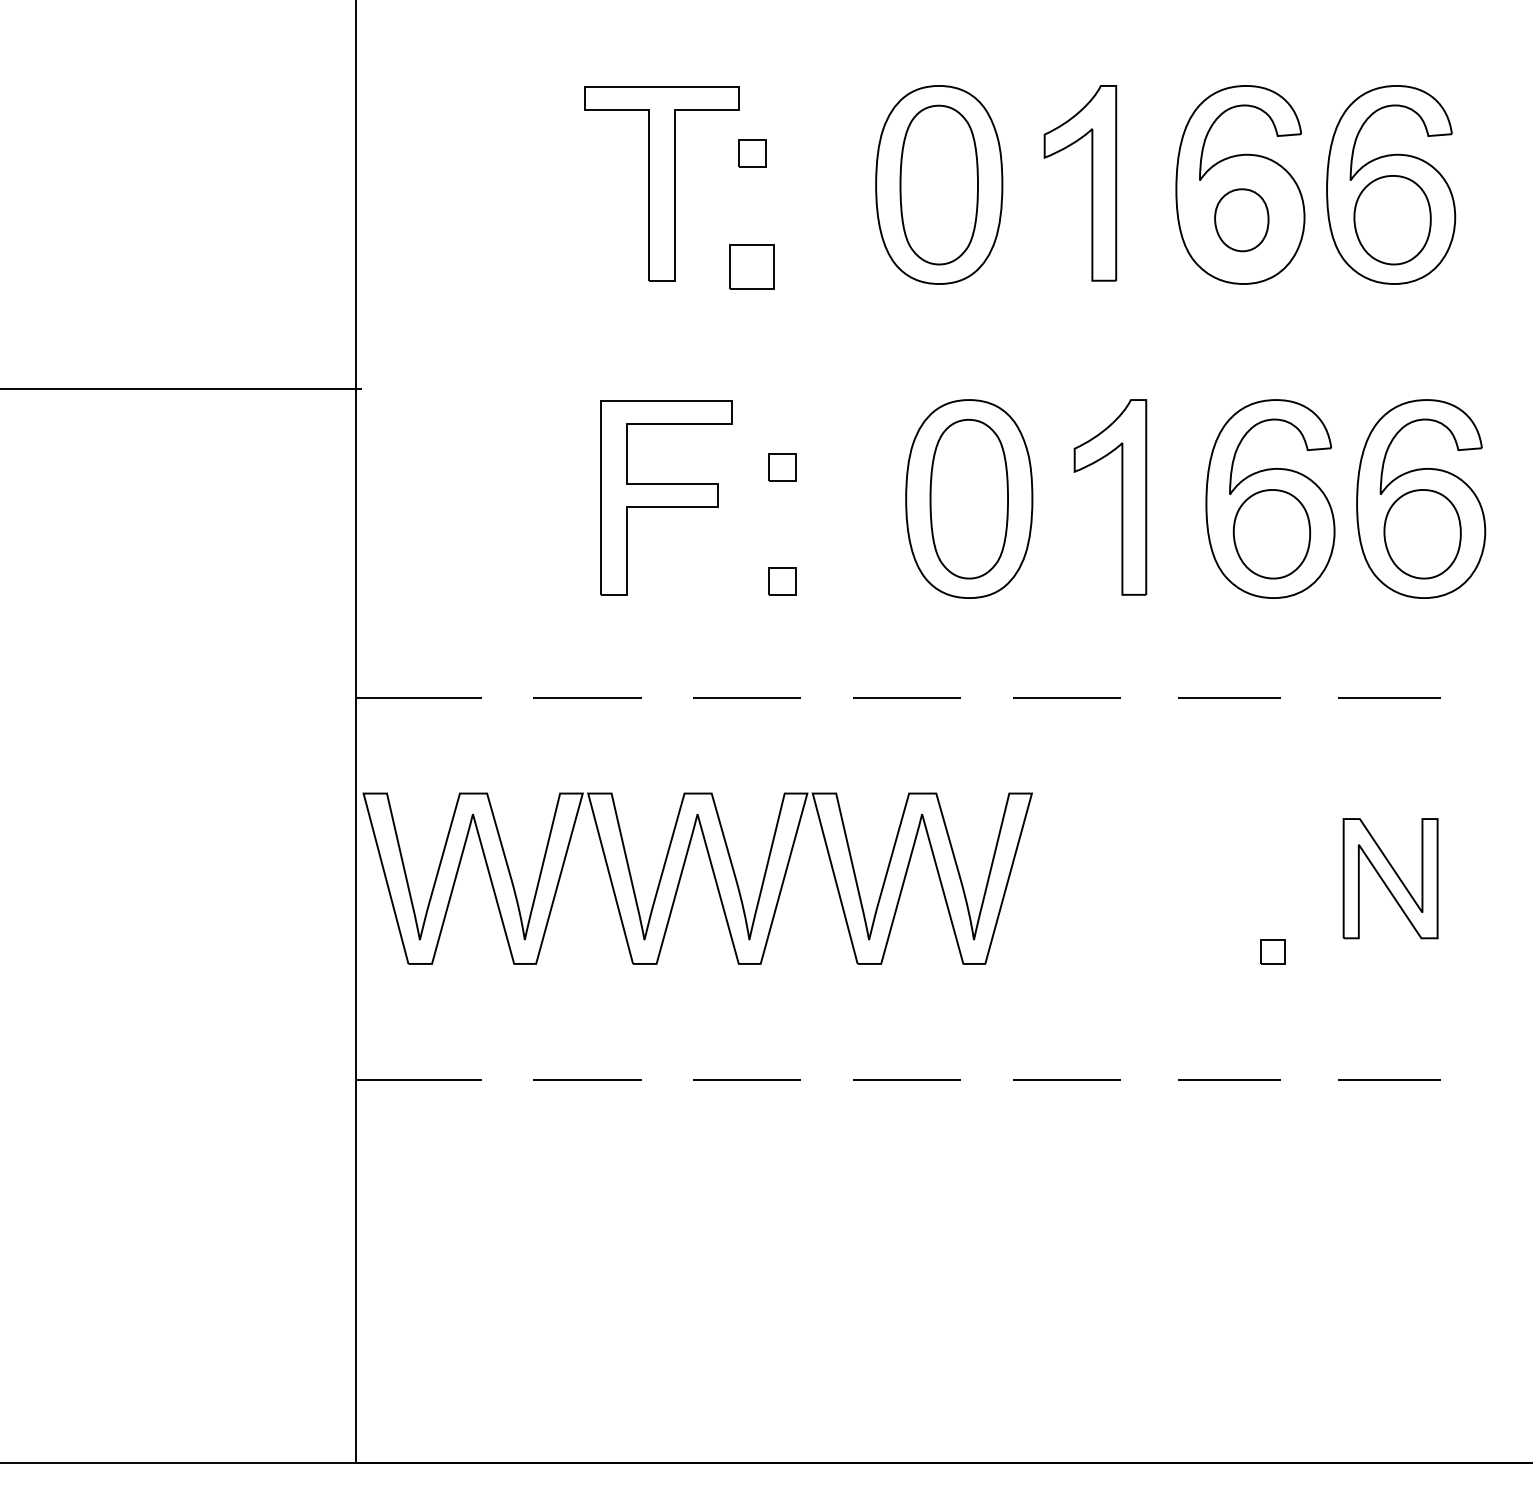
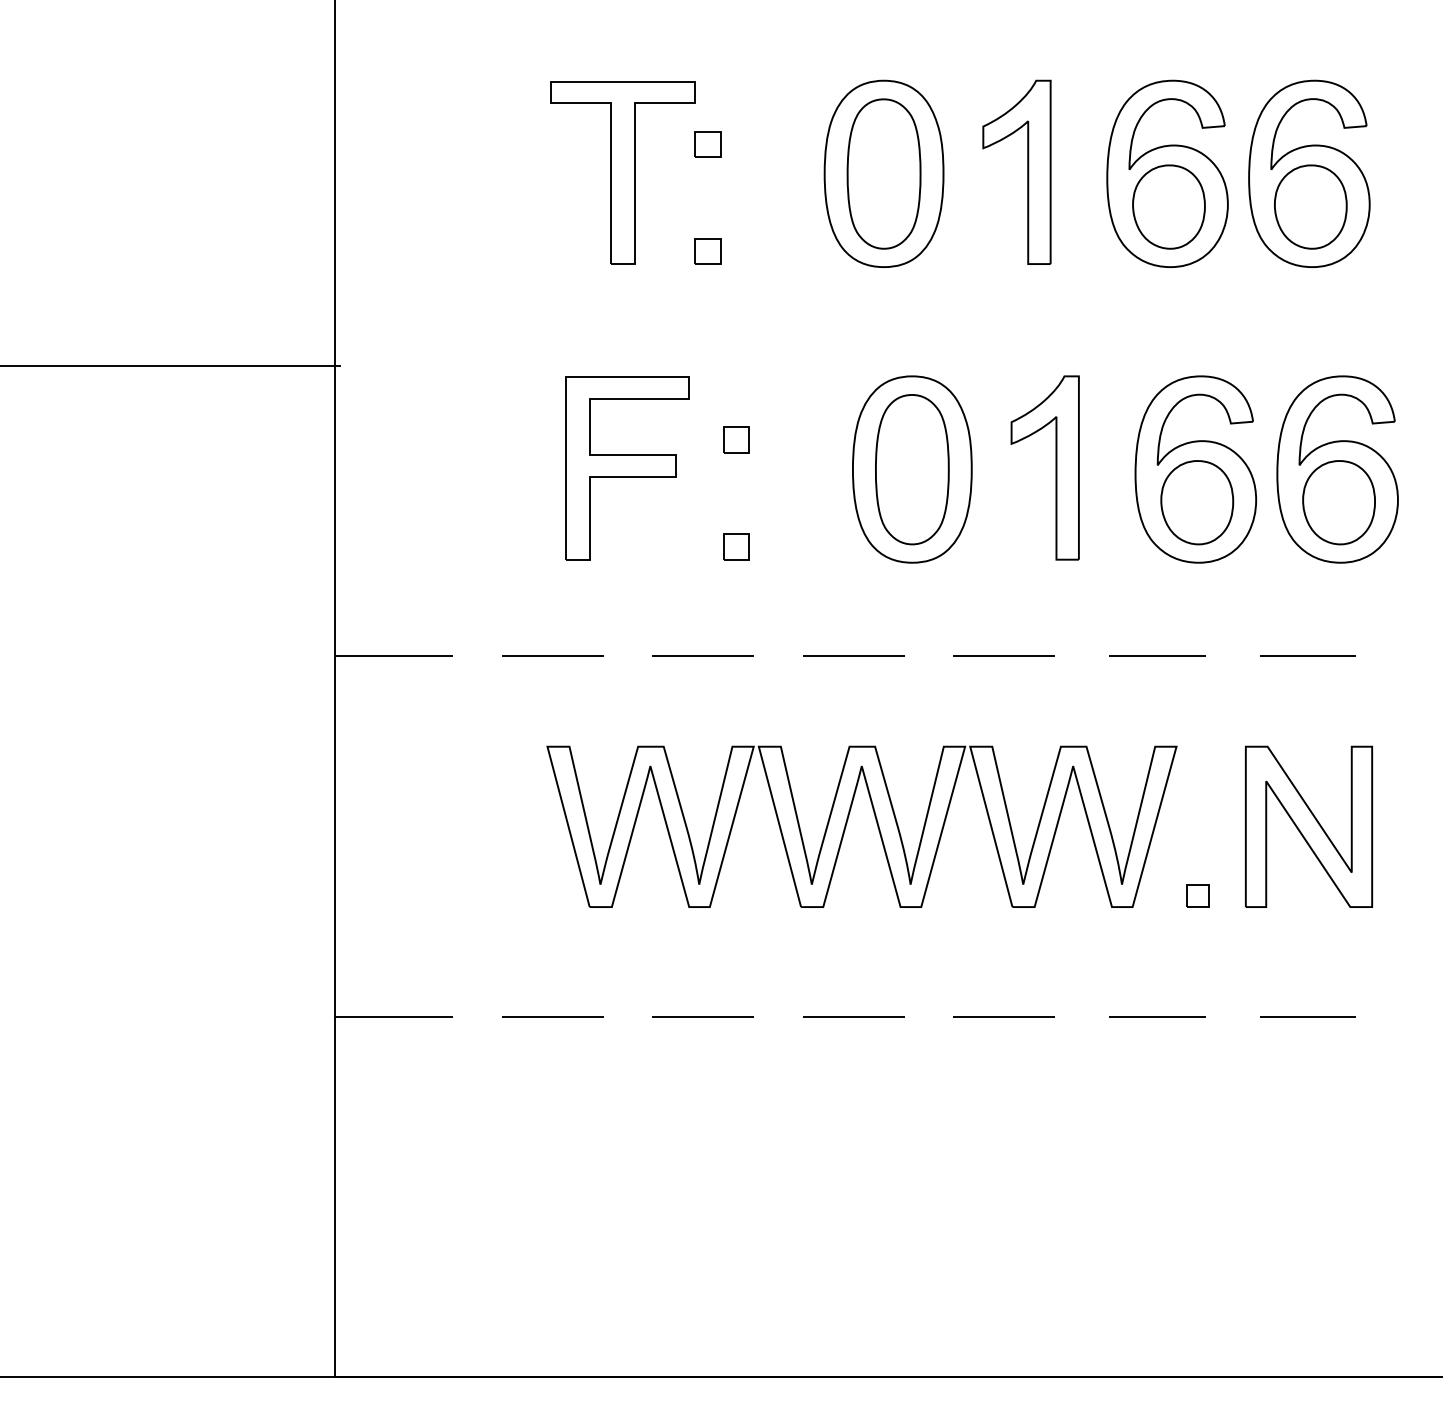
part: (1241, 220) -> (1168, 207), size x1.43
part: (752, 267) -> (708, 251), size x0.62
part: (682, 874) -> (847, 822), moved
part: (1390, 878) -> (1308, 826), size x1.43

